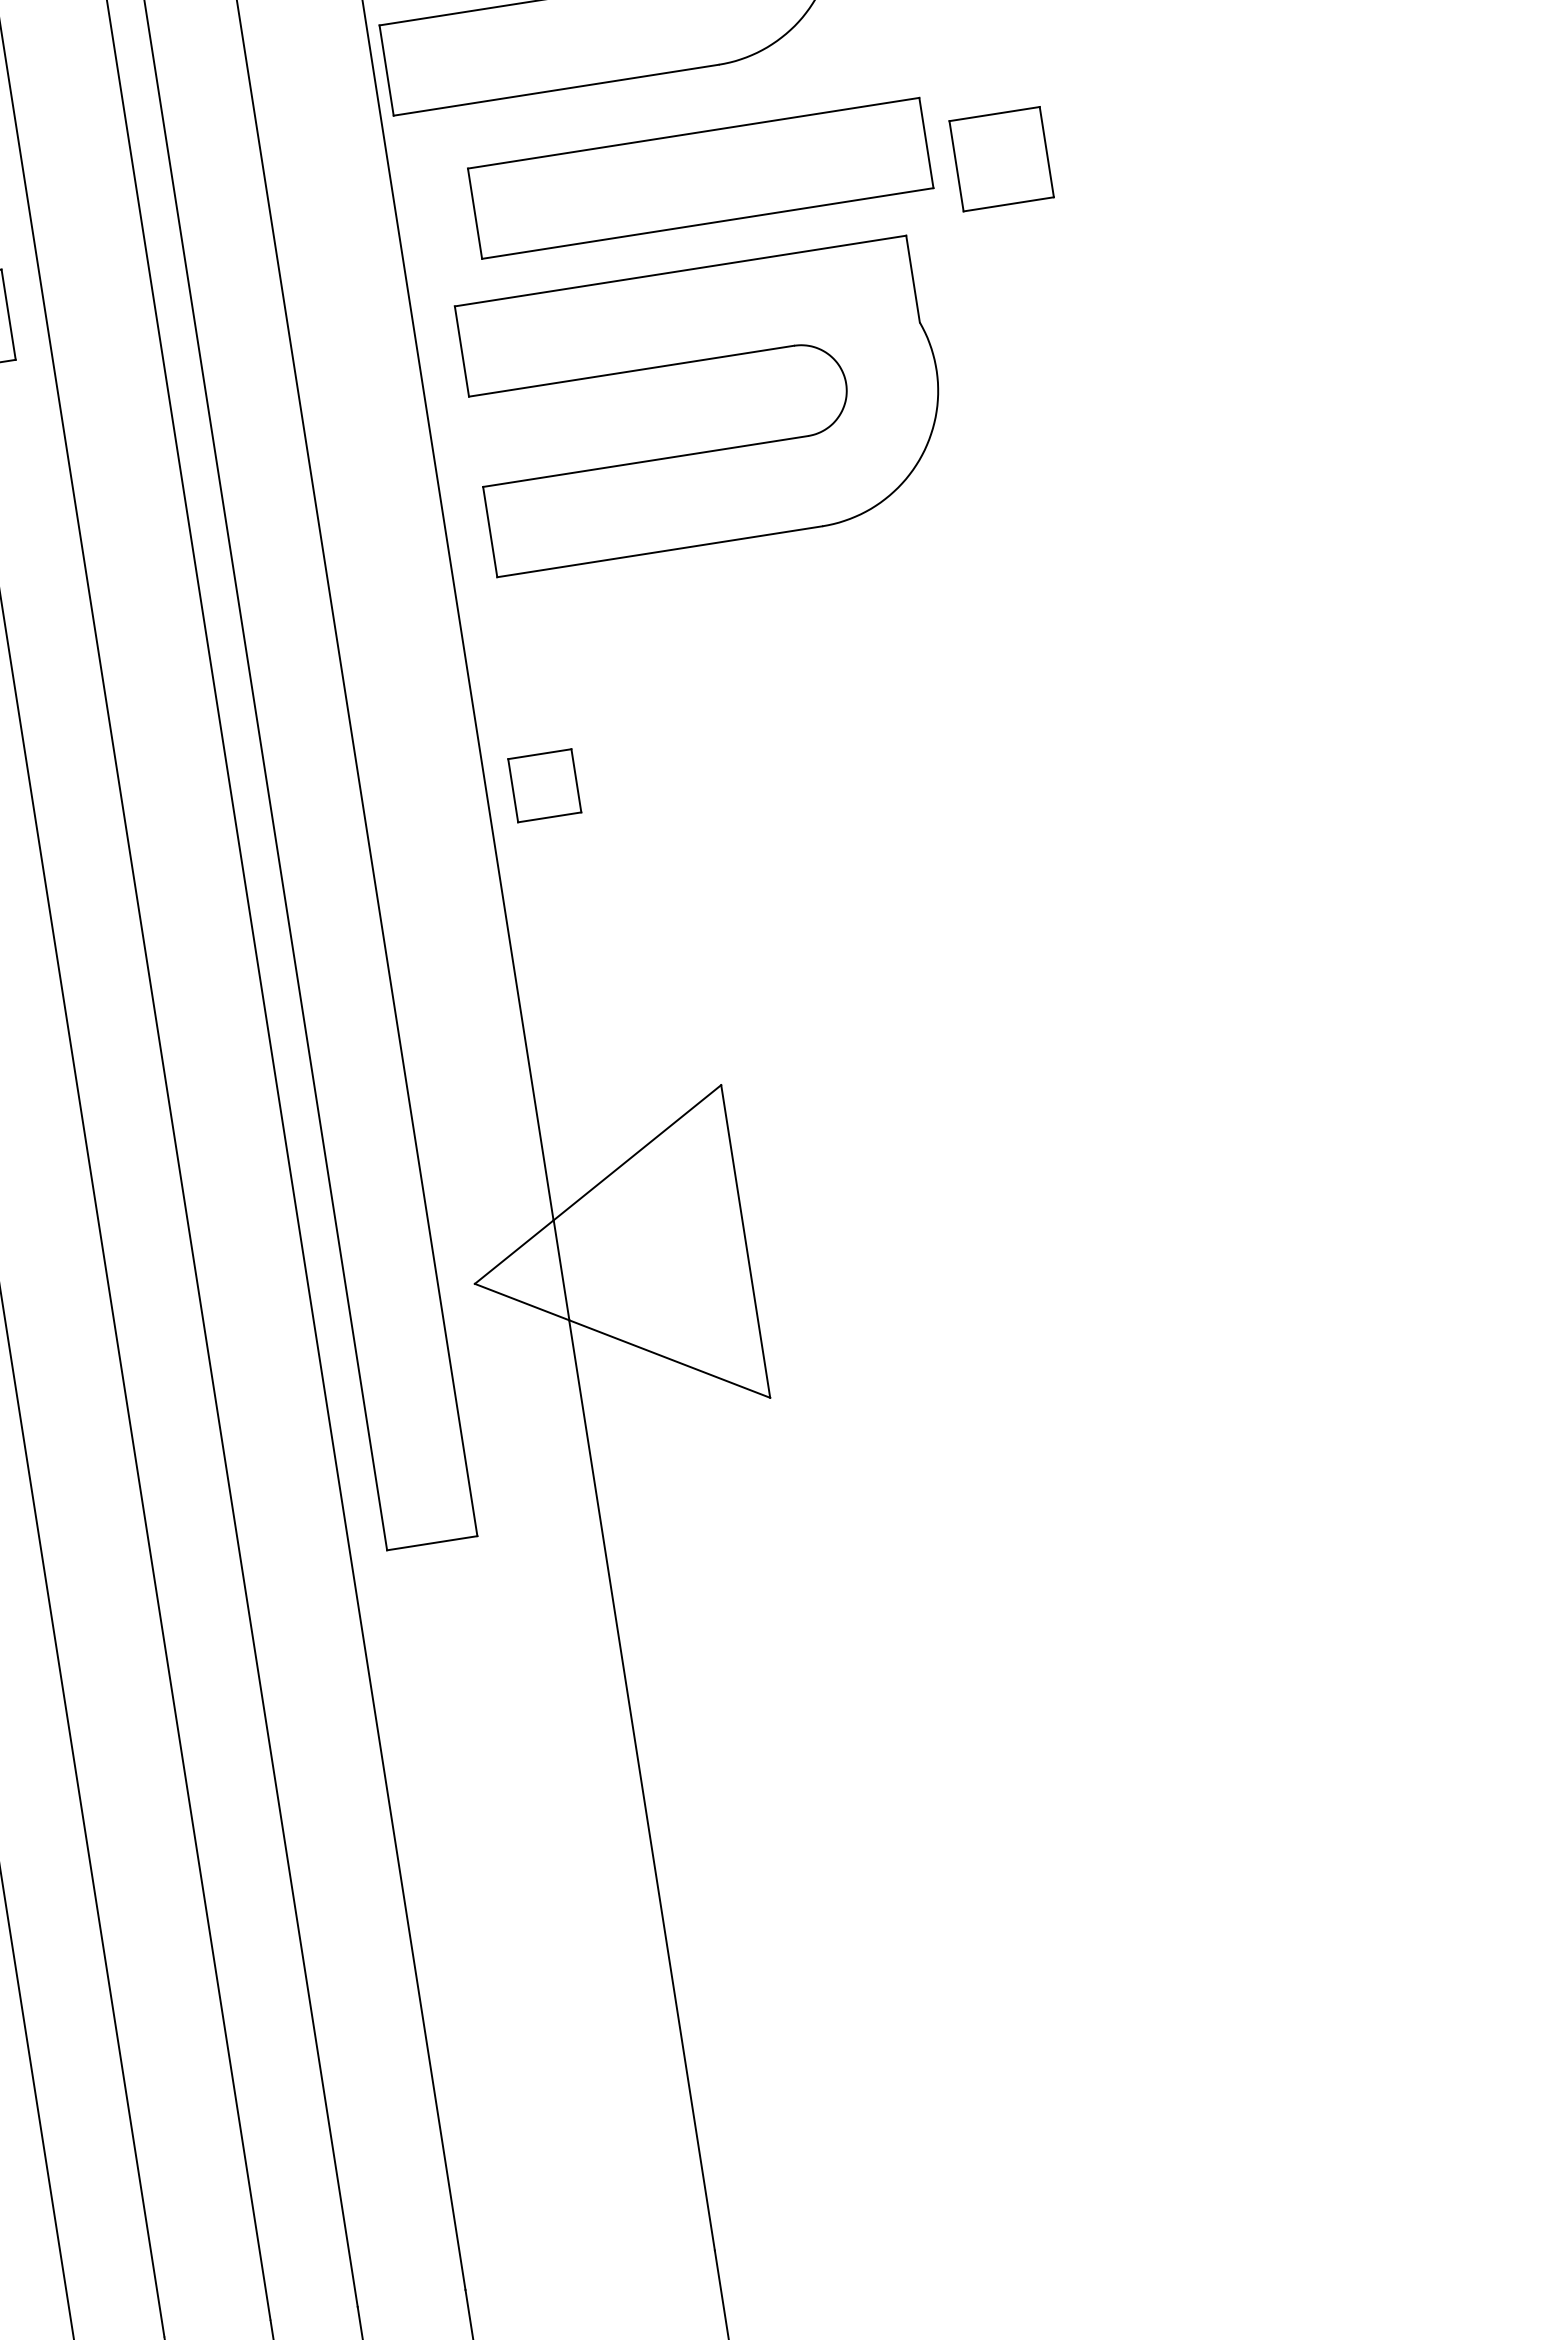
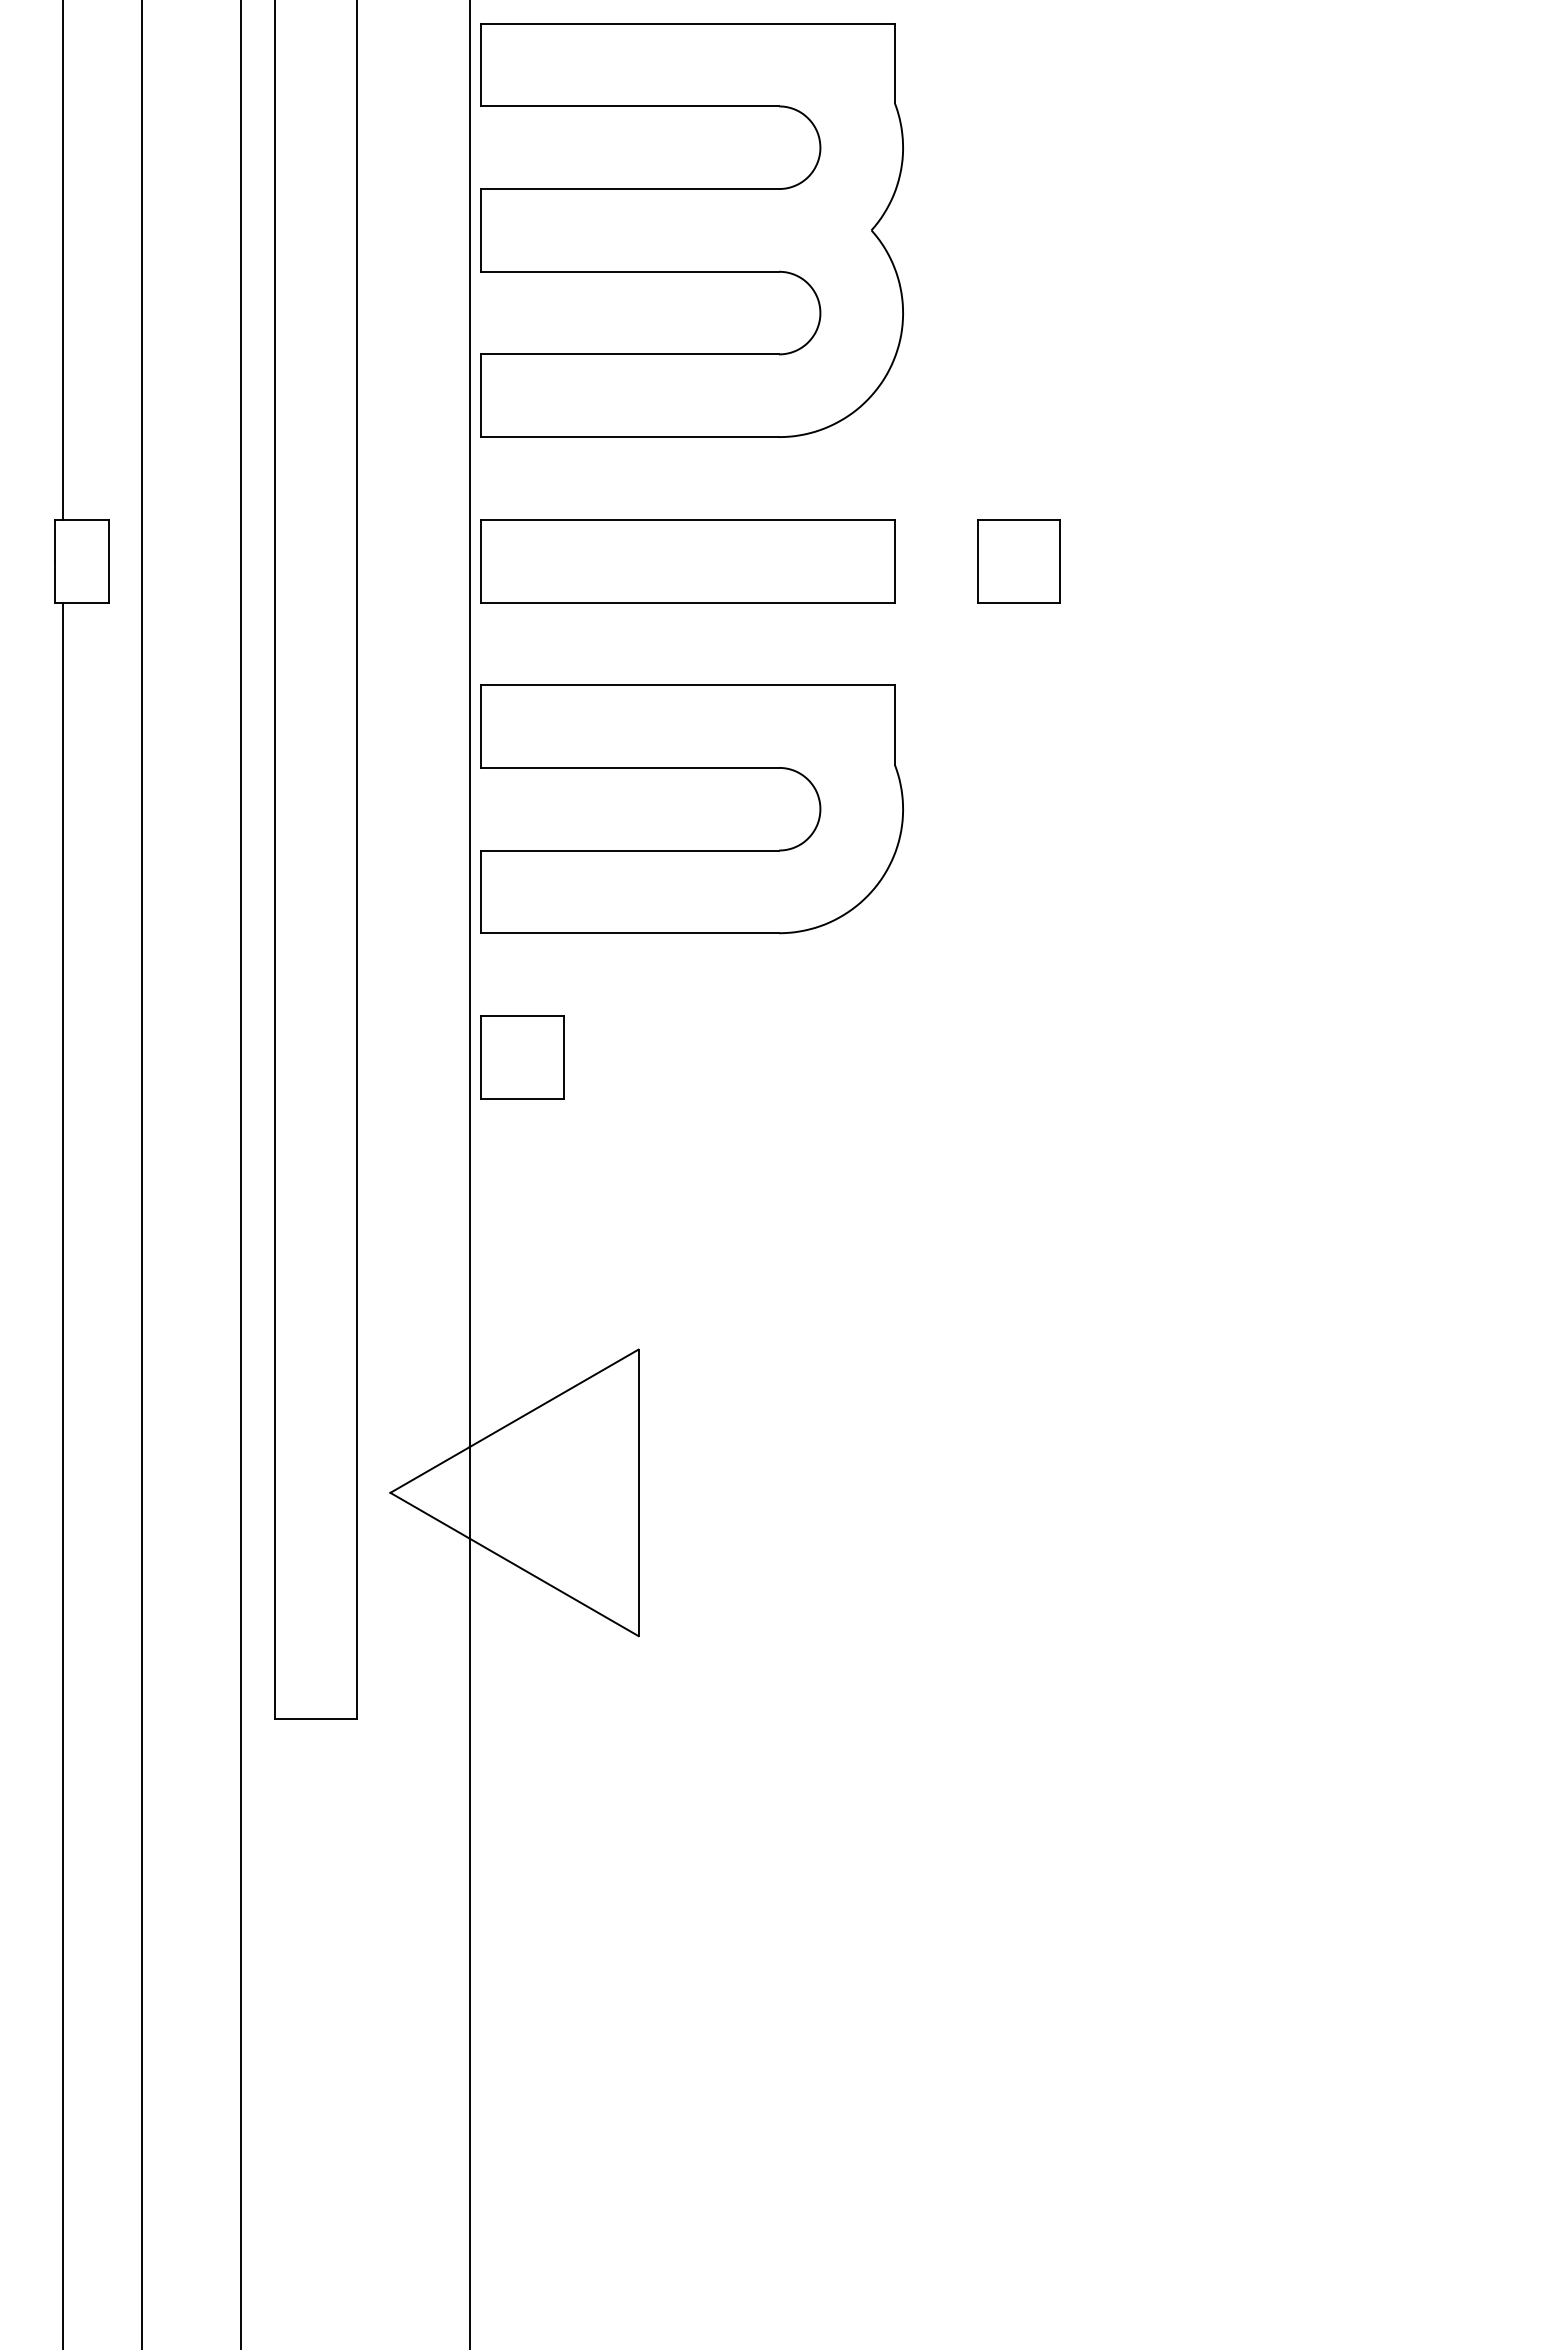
part: (700, 178) -> (687, 561), moved
part: (698, 361) -> (691, 768), moved
part: (544, 785) -> (522, 1057), size x1.43

